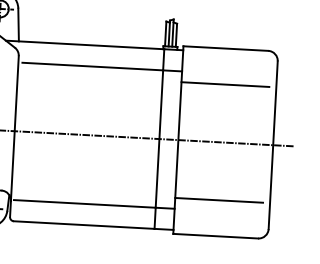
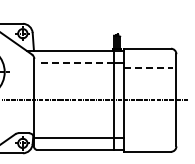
line: (93, 66) -> (75, 62), solid -> dashed
line: (225, 84) -> (148, 68), solid -> dashed
line: (219, 201) -> (148, 132), removed

